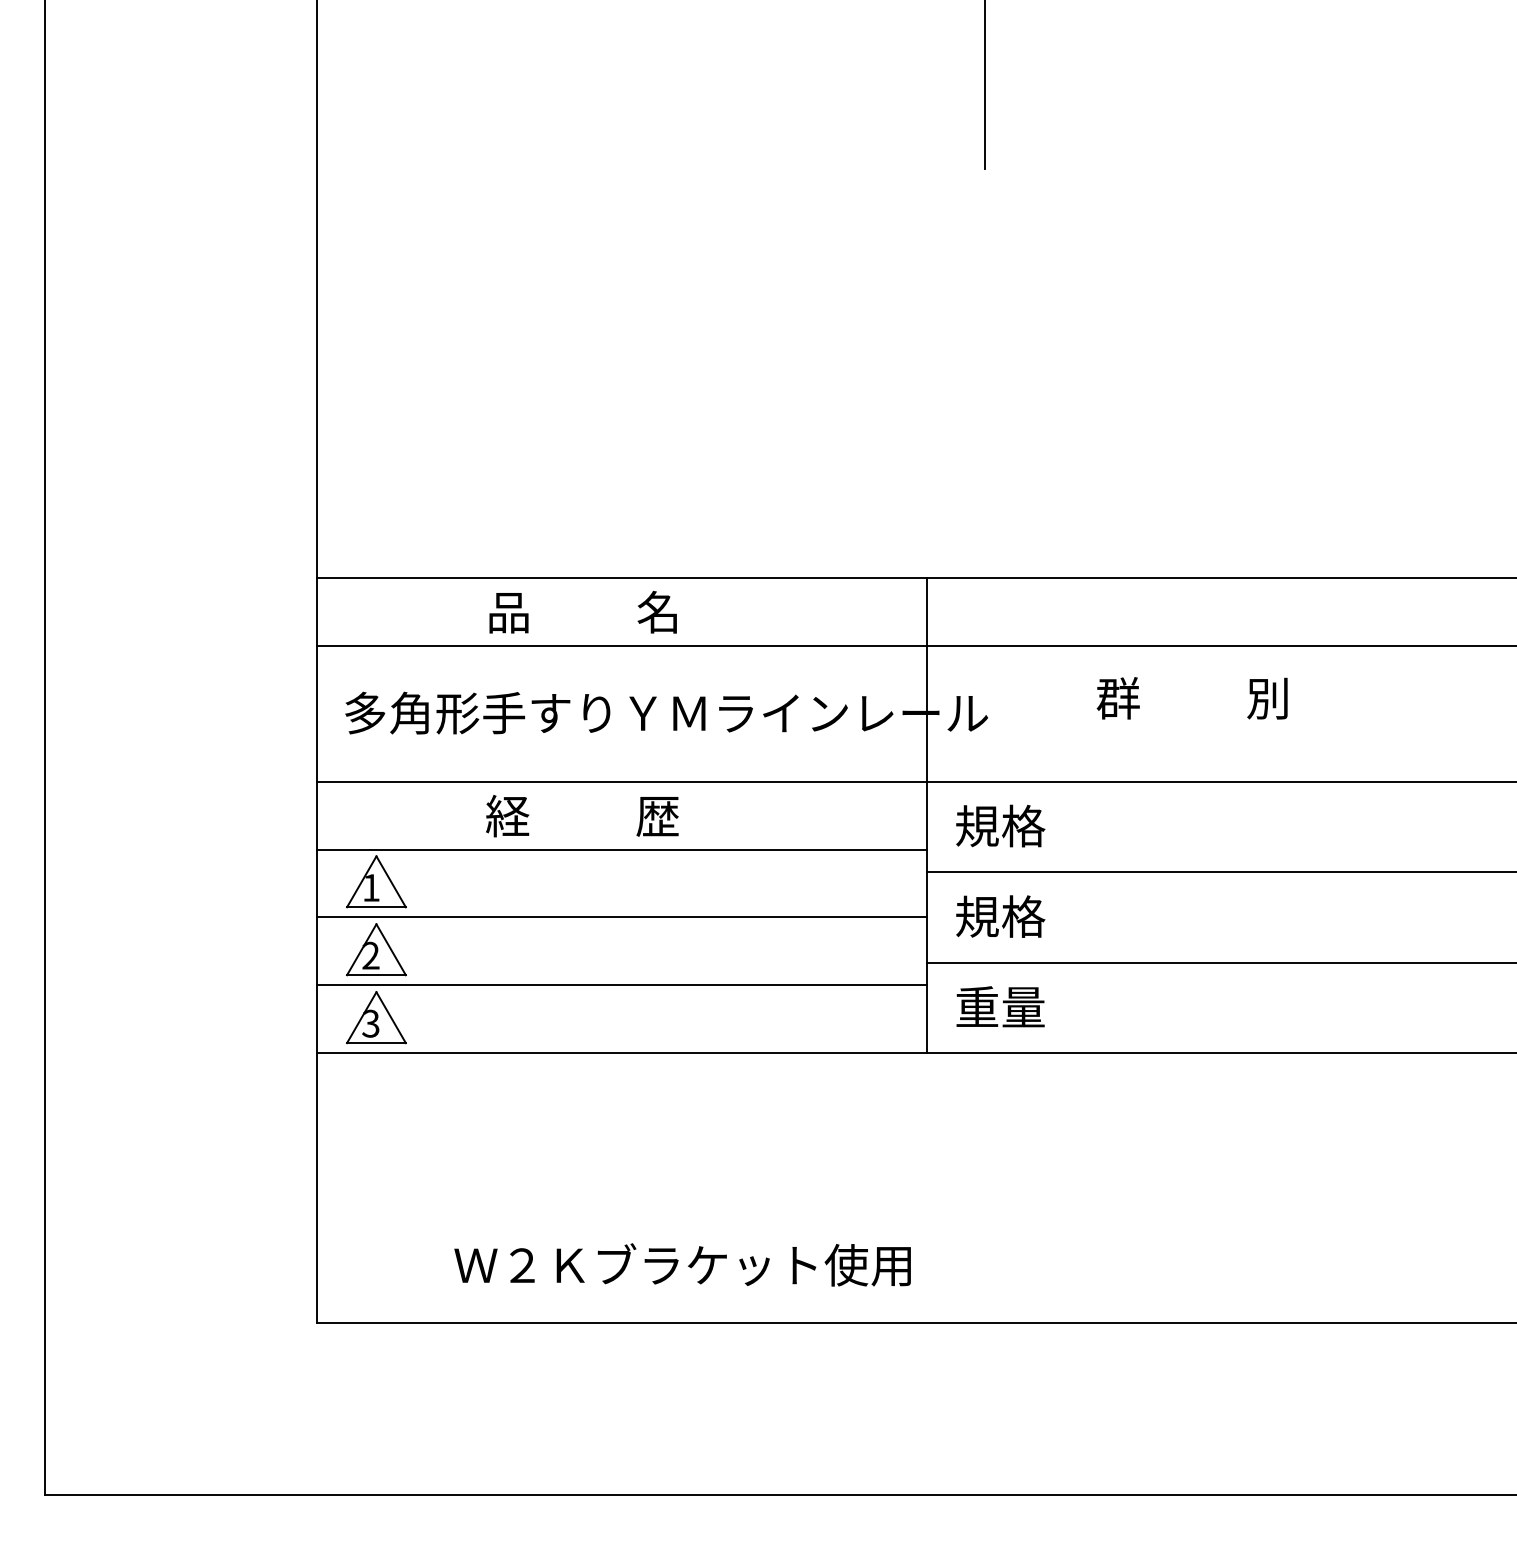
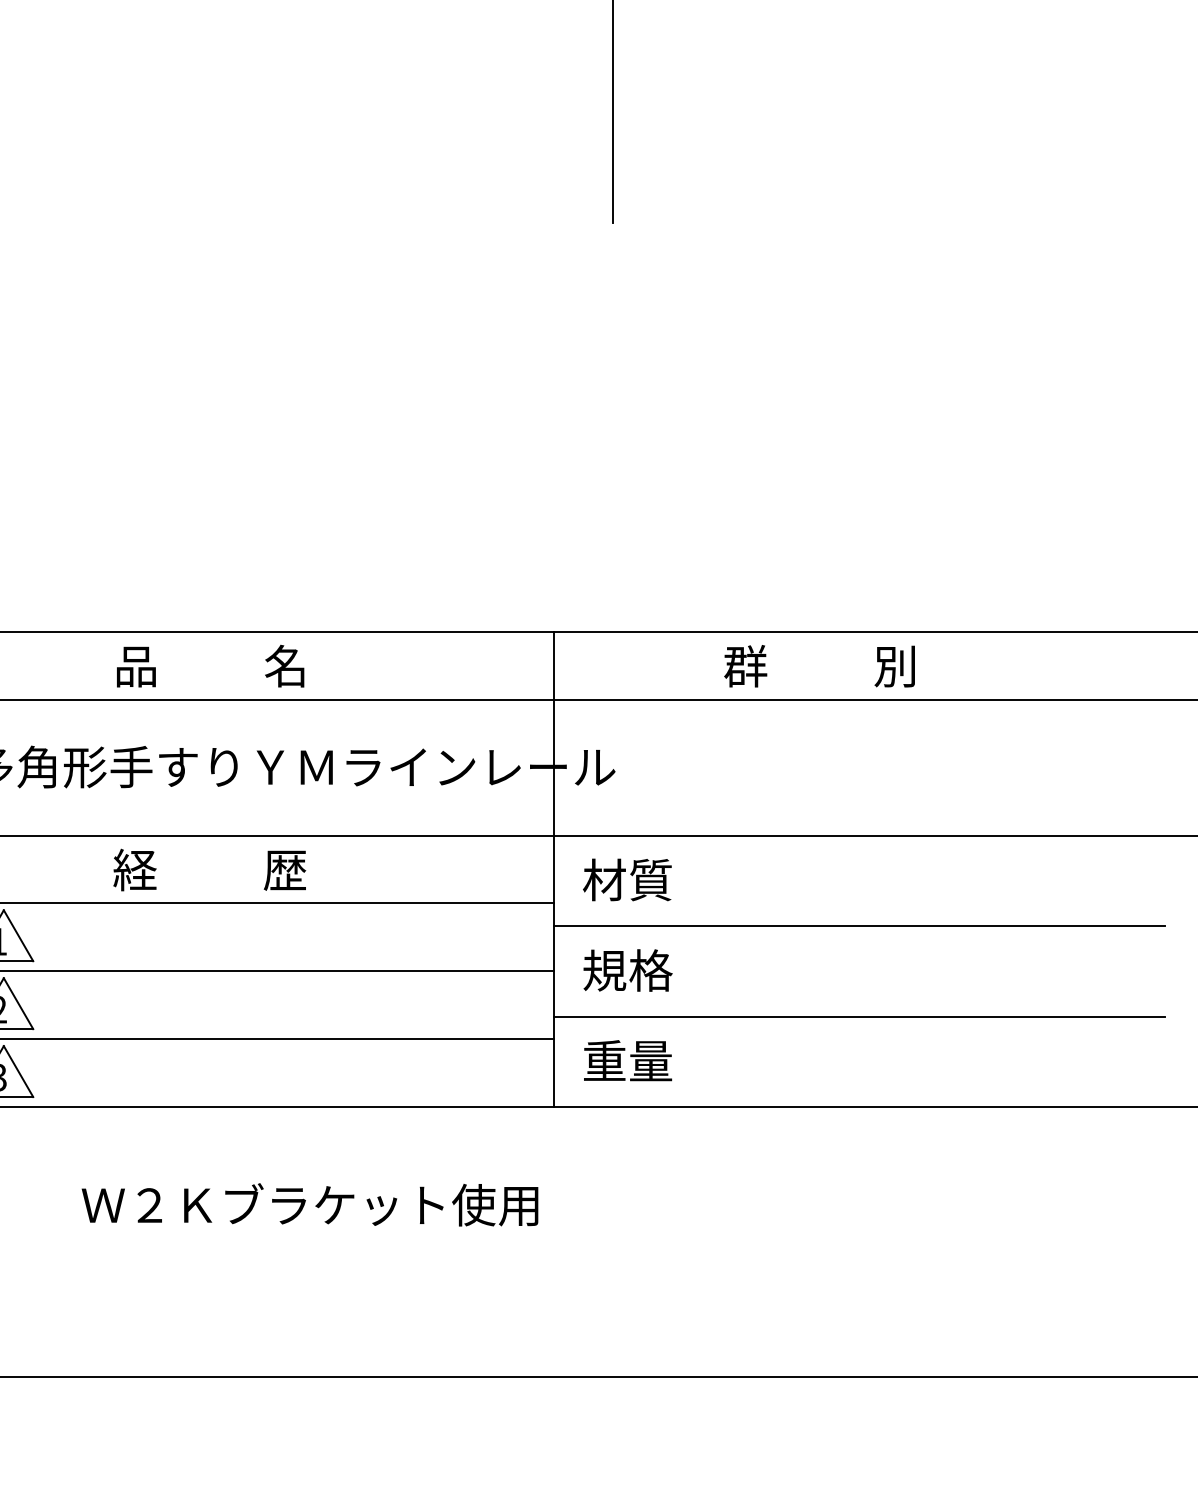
text: (1191, 698) -> (818, 666), moved
text: (1000, 825) -> (627, 879), 規格 -> 材質
text: (682, 1264) -> (309, 1204), moved

